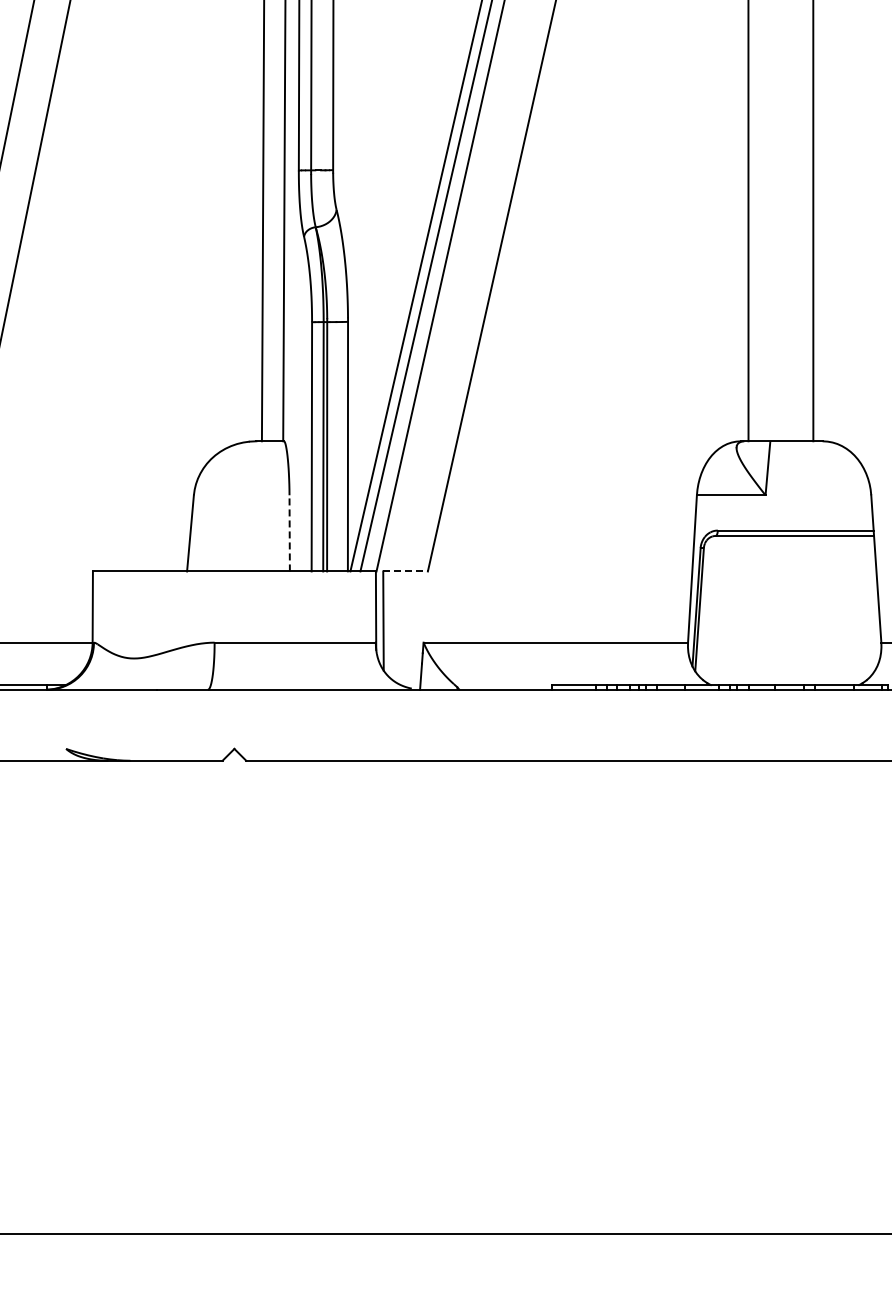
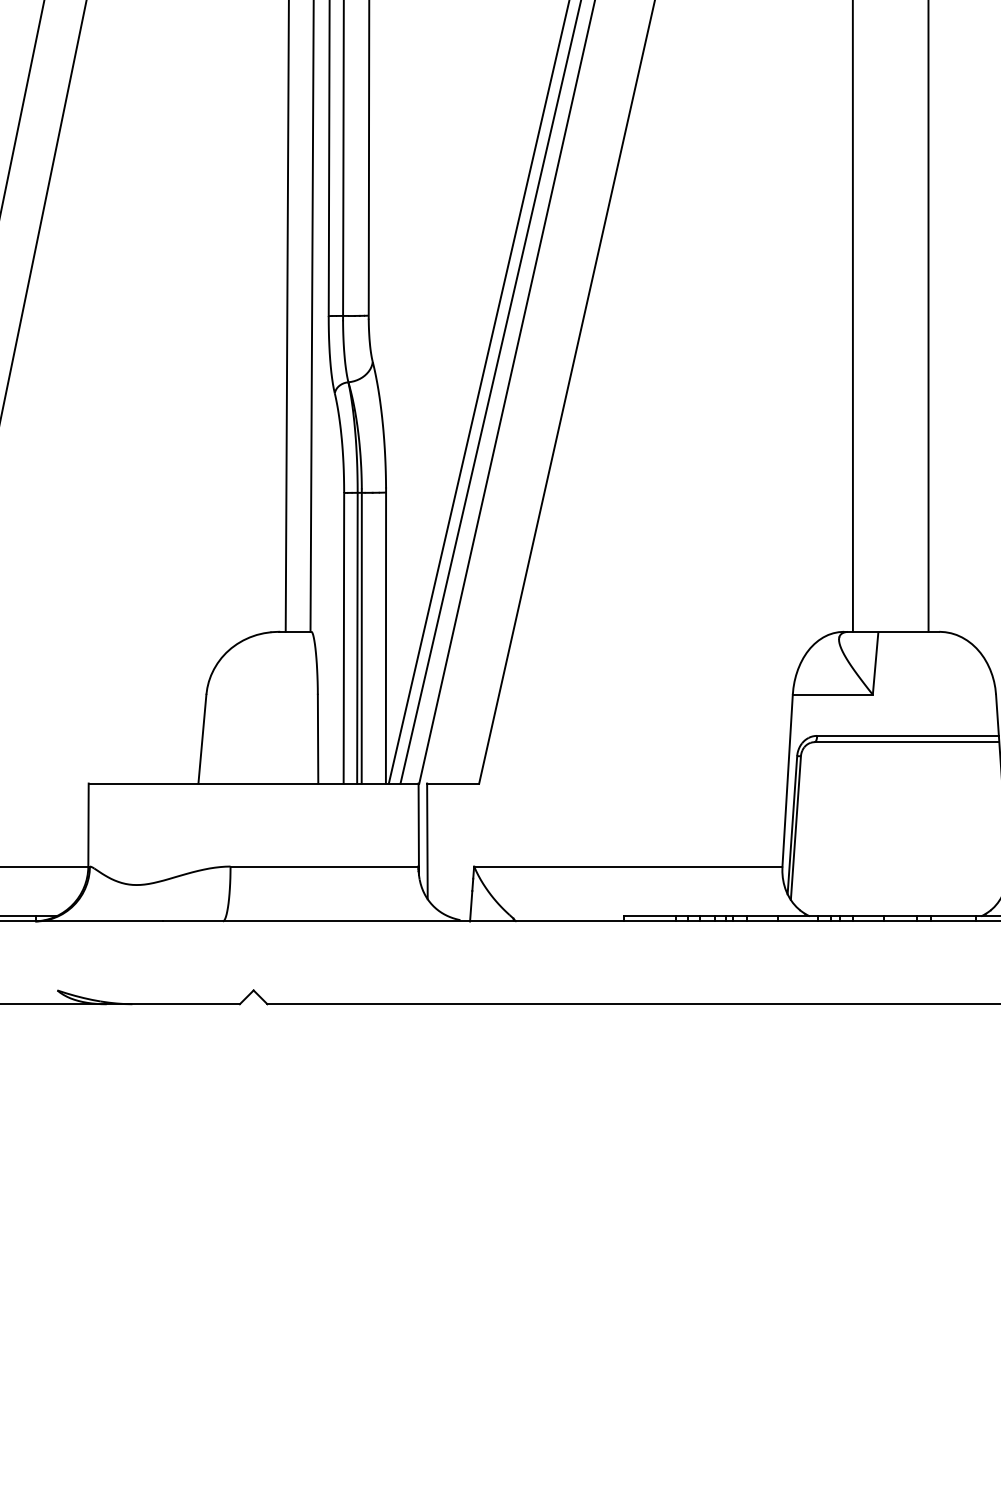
line: (289, 532) -> (317, 738), dashed -> solid
line: (406, 571) -> (454, 783), dashed -> solid

